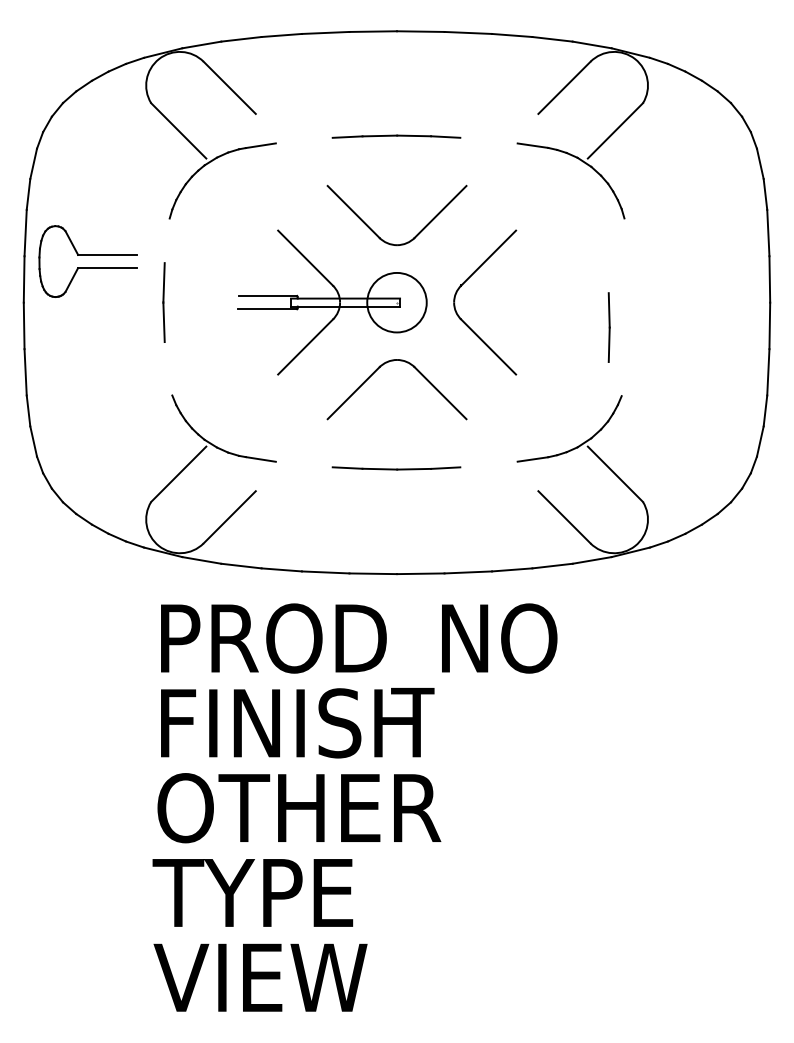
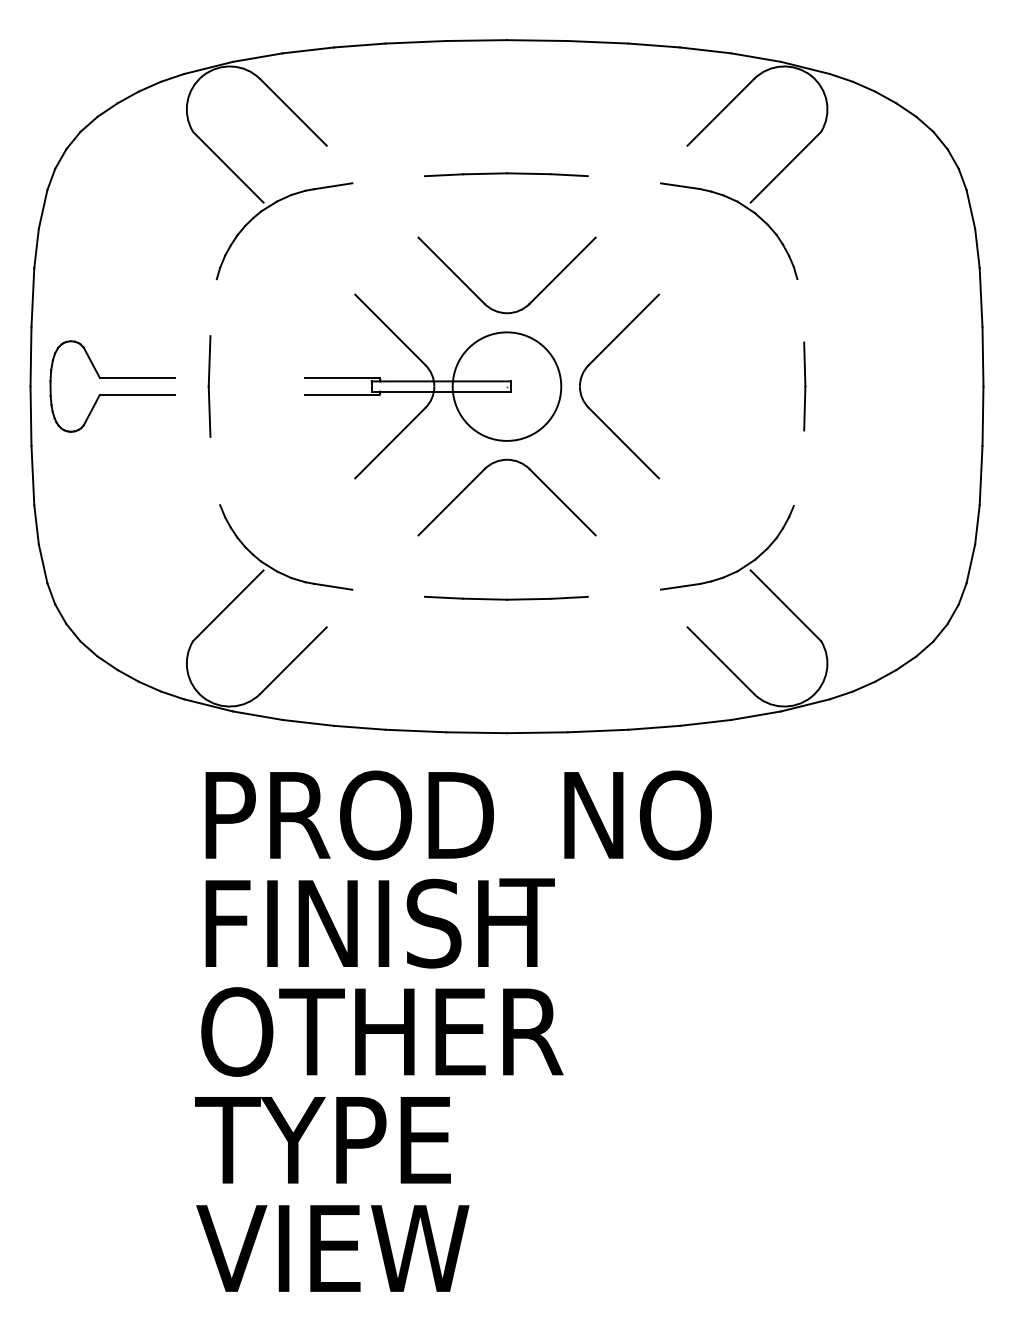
part: (87, 261) -> (111, 386), moved
circle: (396, 302) -> (506, 386), size x1.43
line: (608, 327) -> (803, 386), moved

